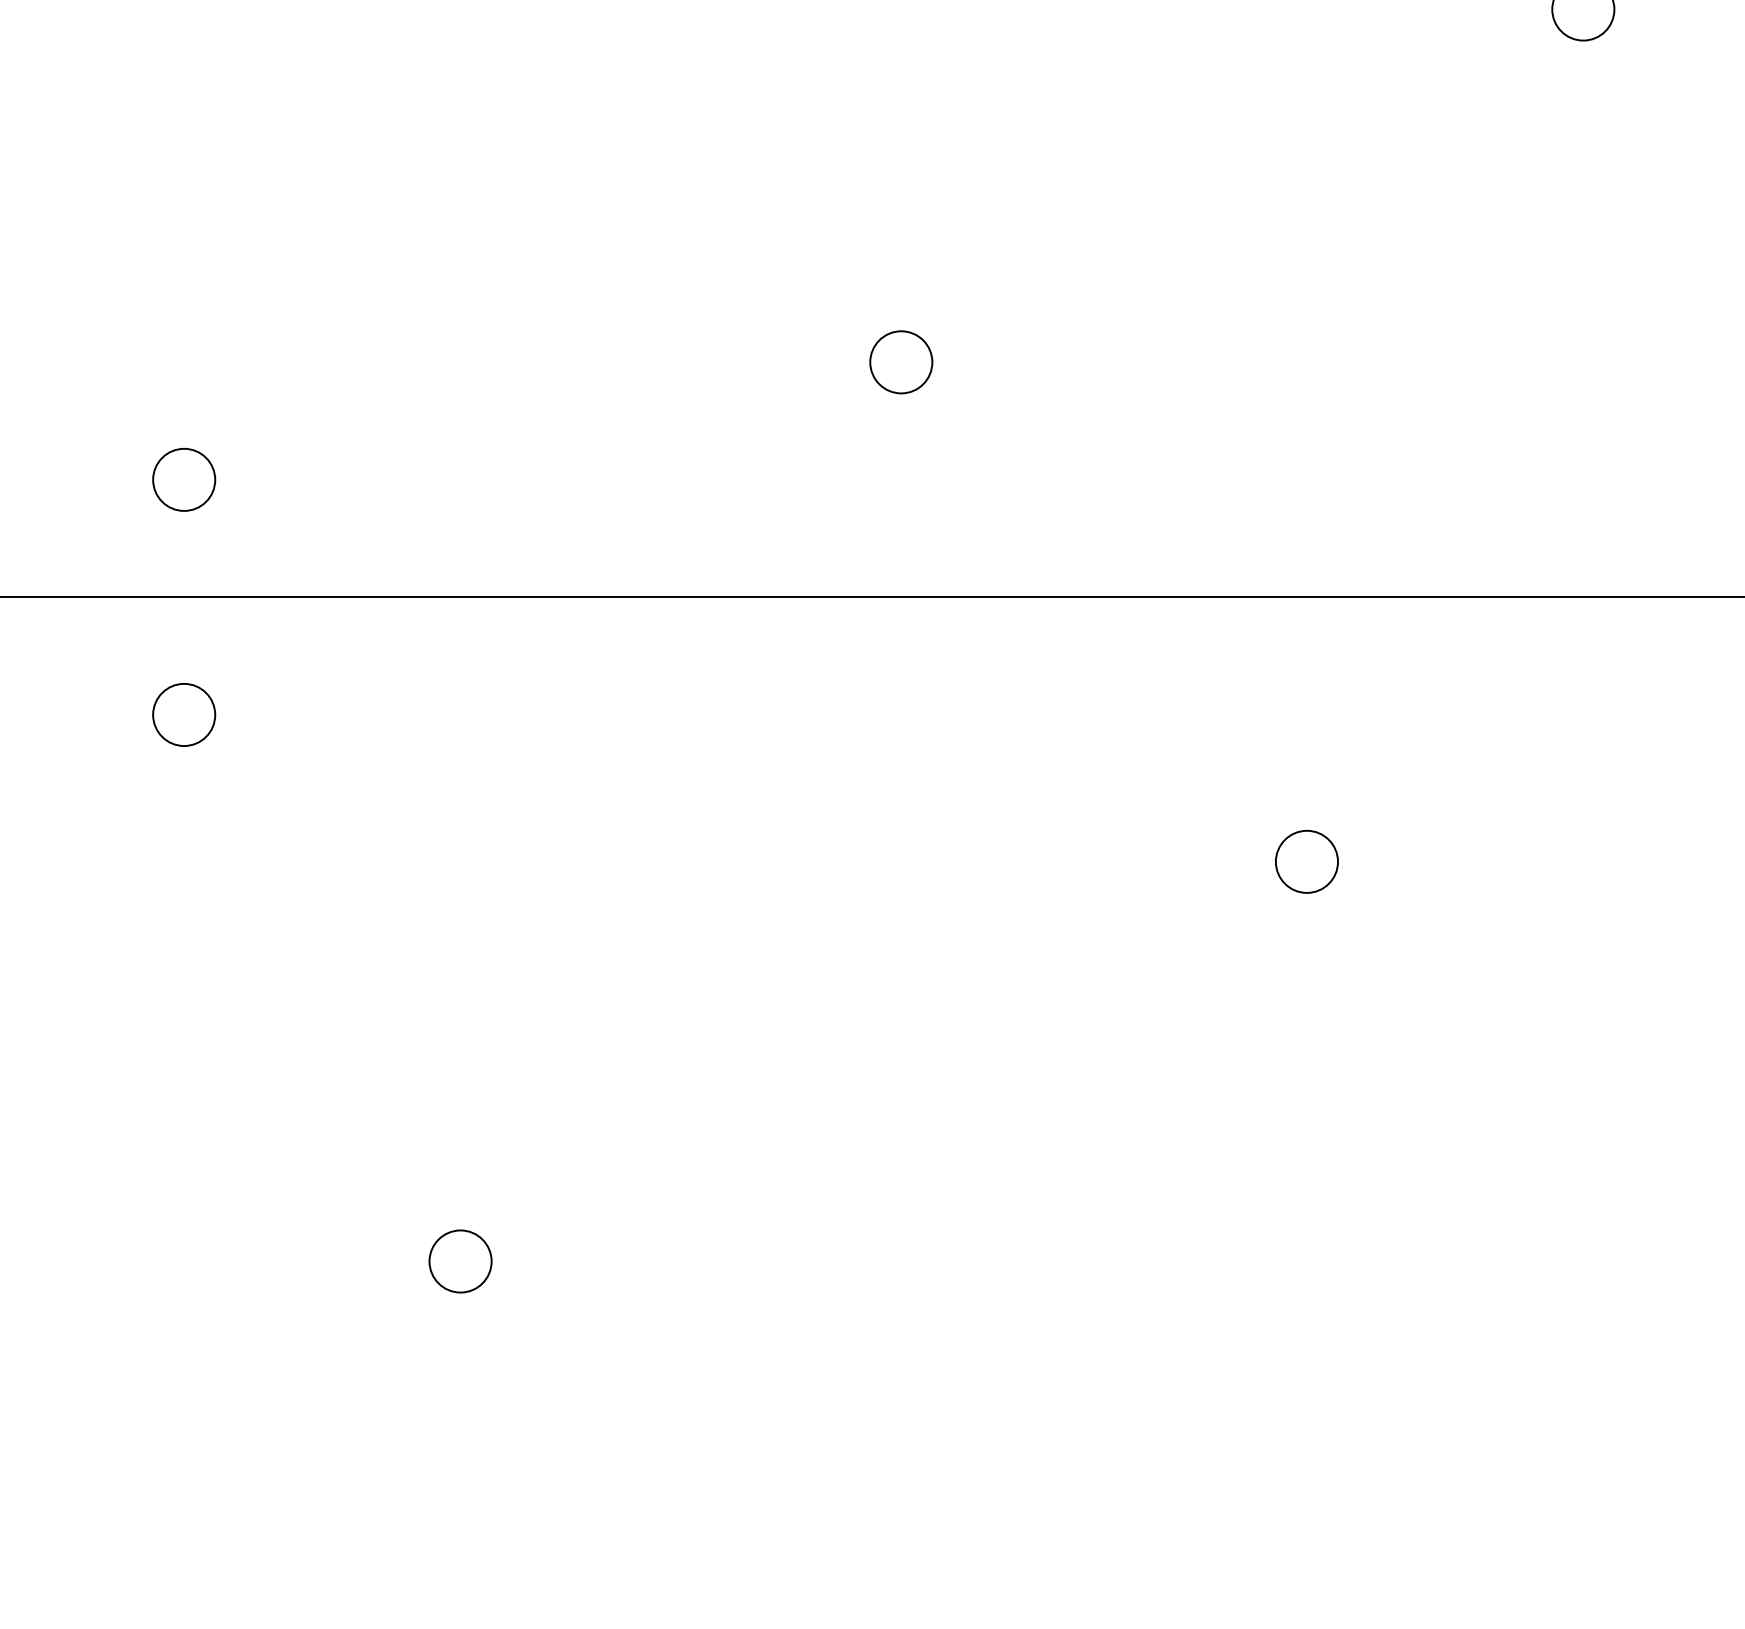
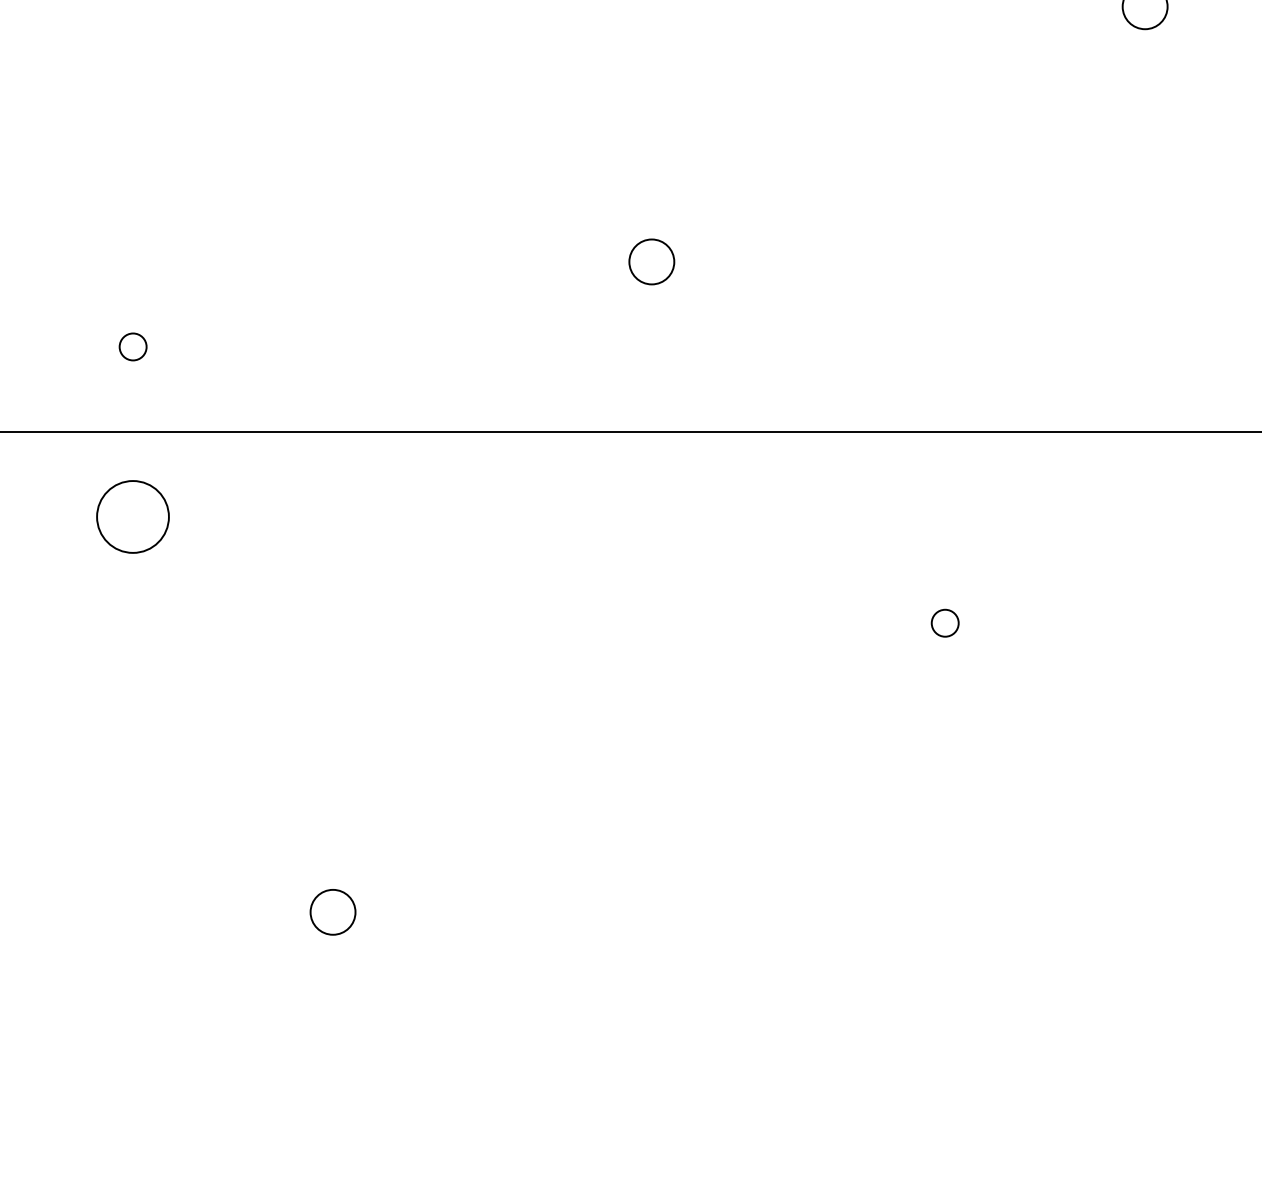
circle: (184, 479) -> (133, 346), size x0.6
circle: (184, 714) -> (133, 516), size x1.6
circle: (1306, 861) -> (944, 622), size x0.6

